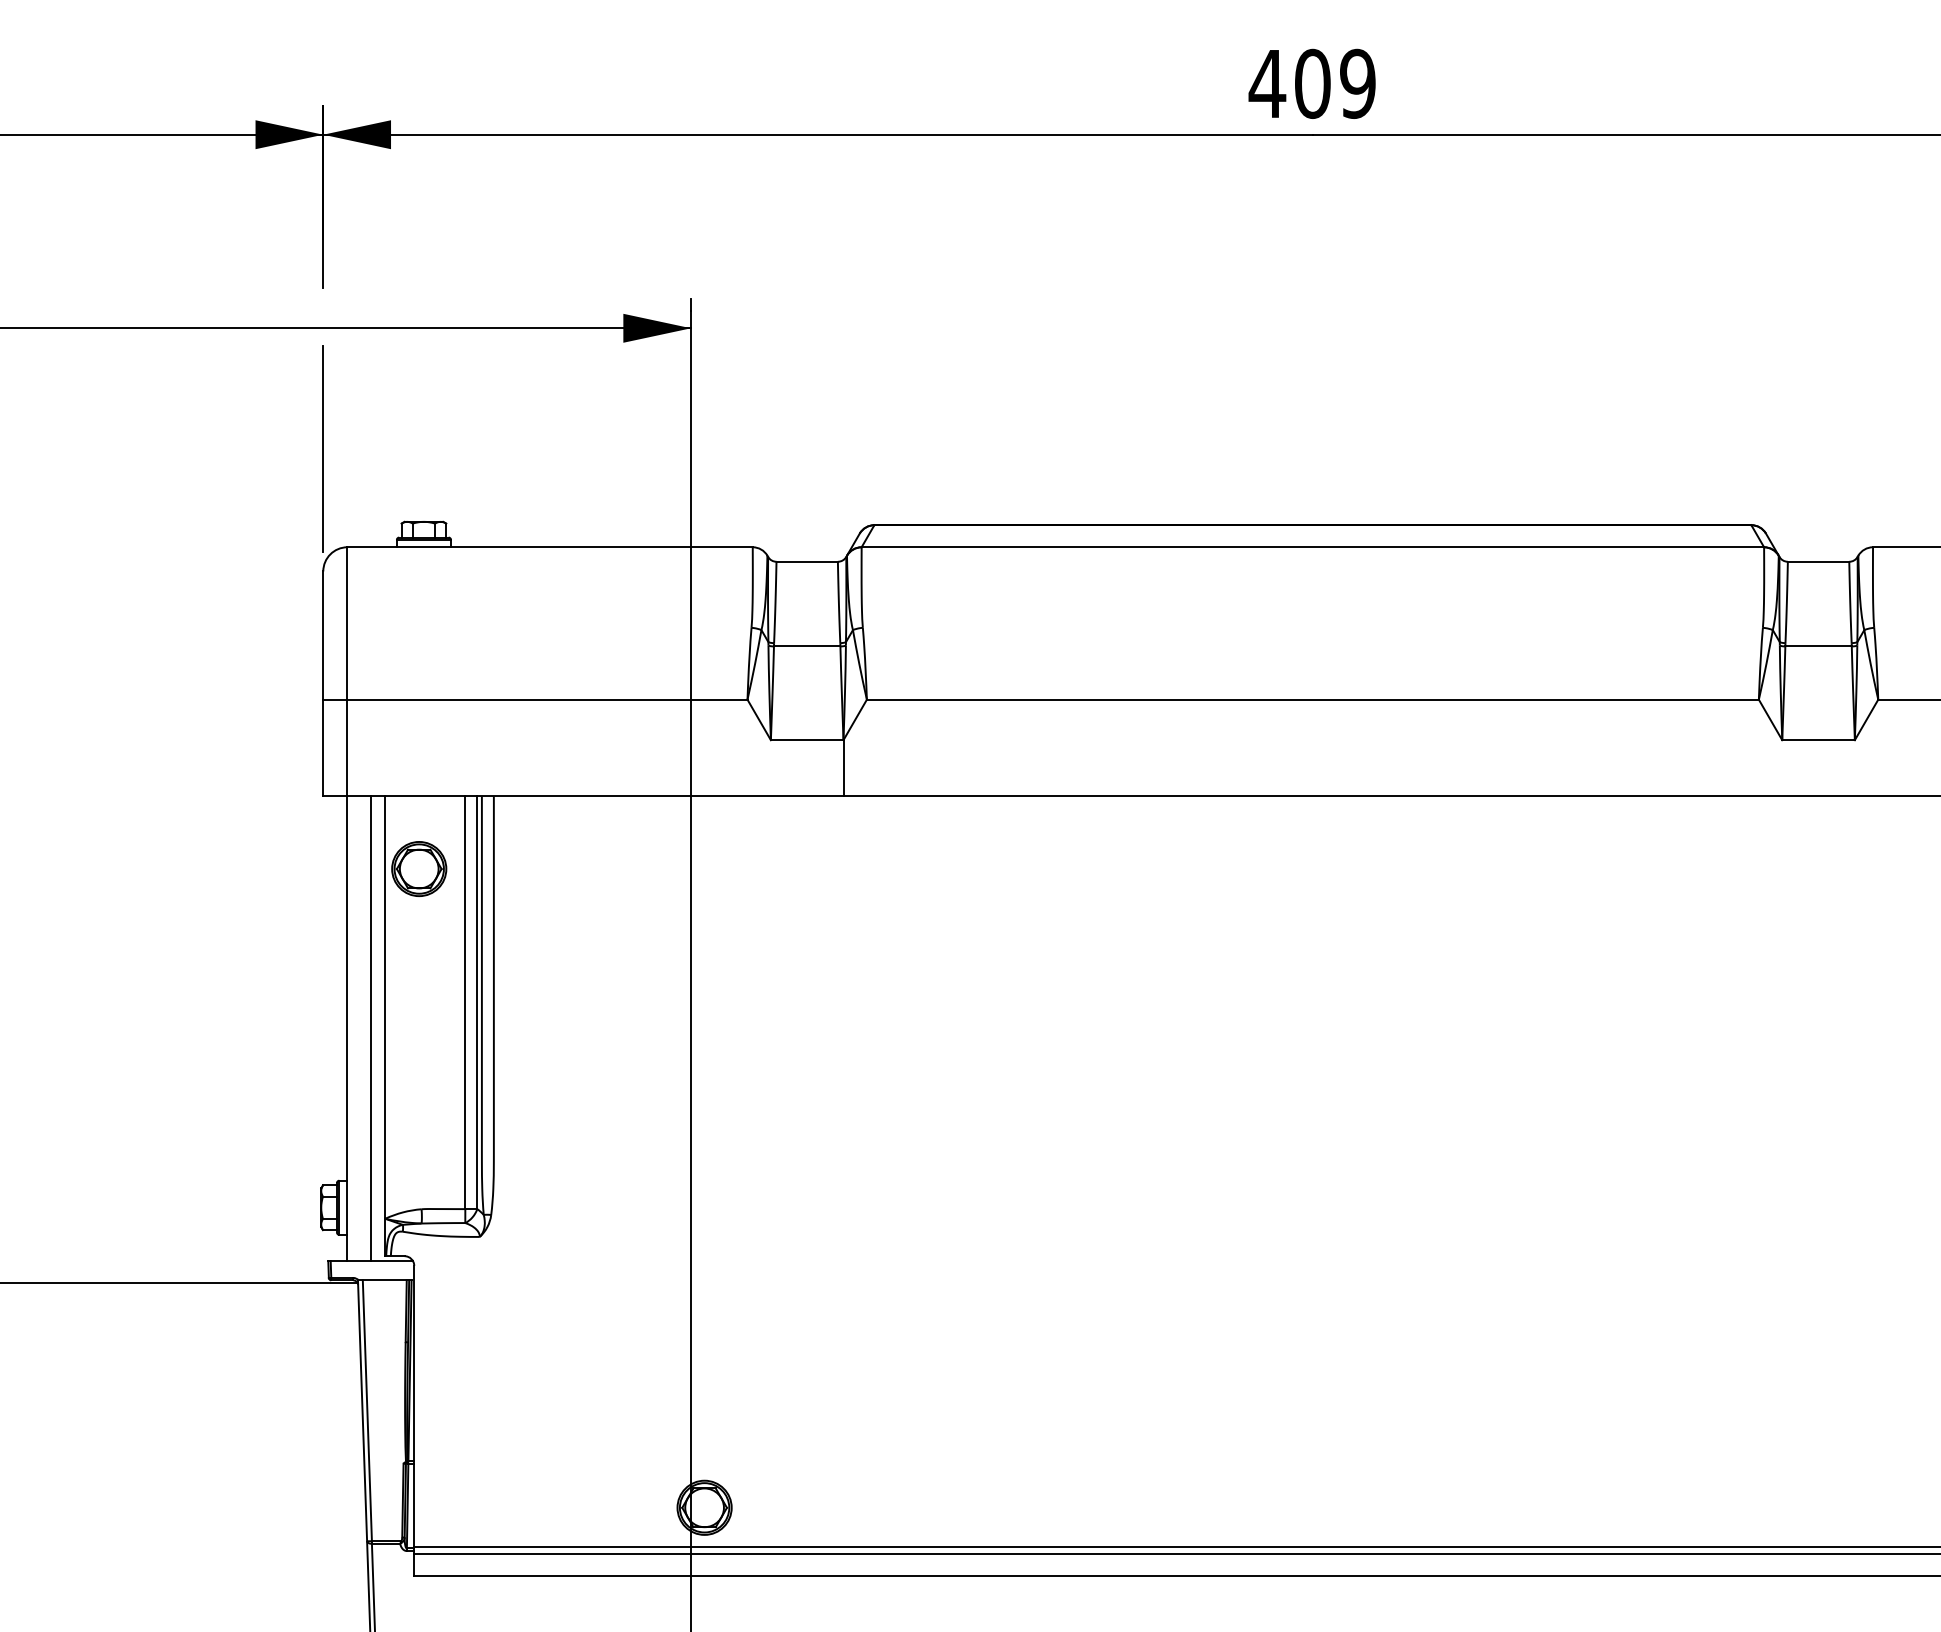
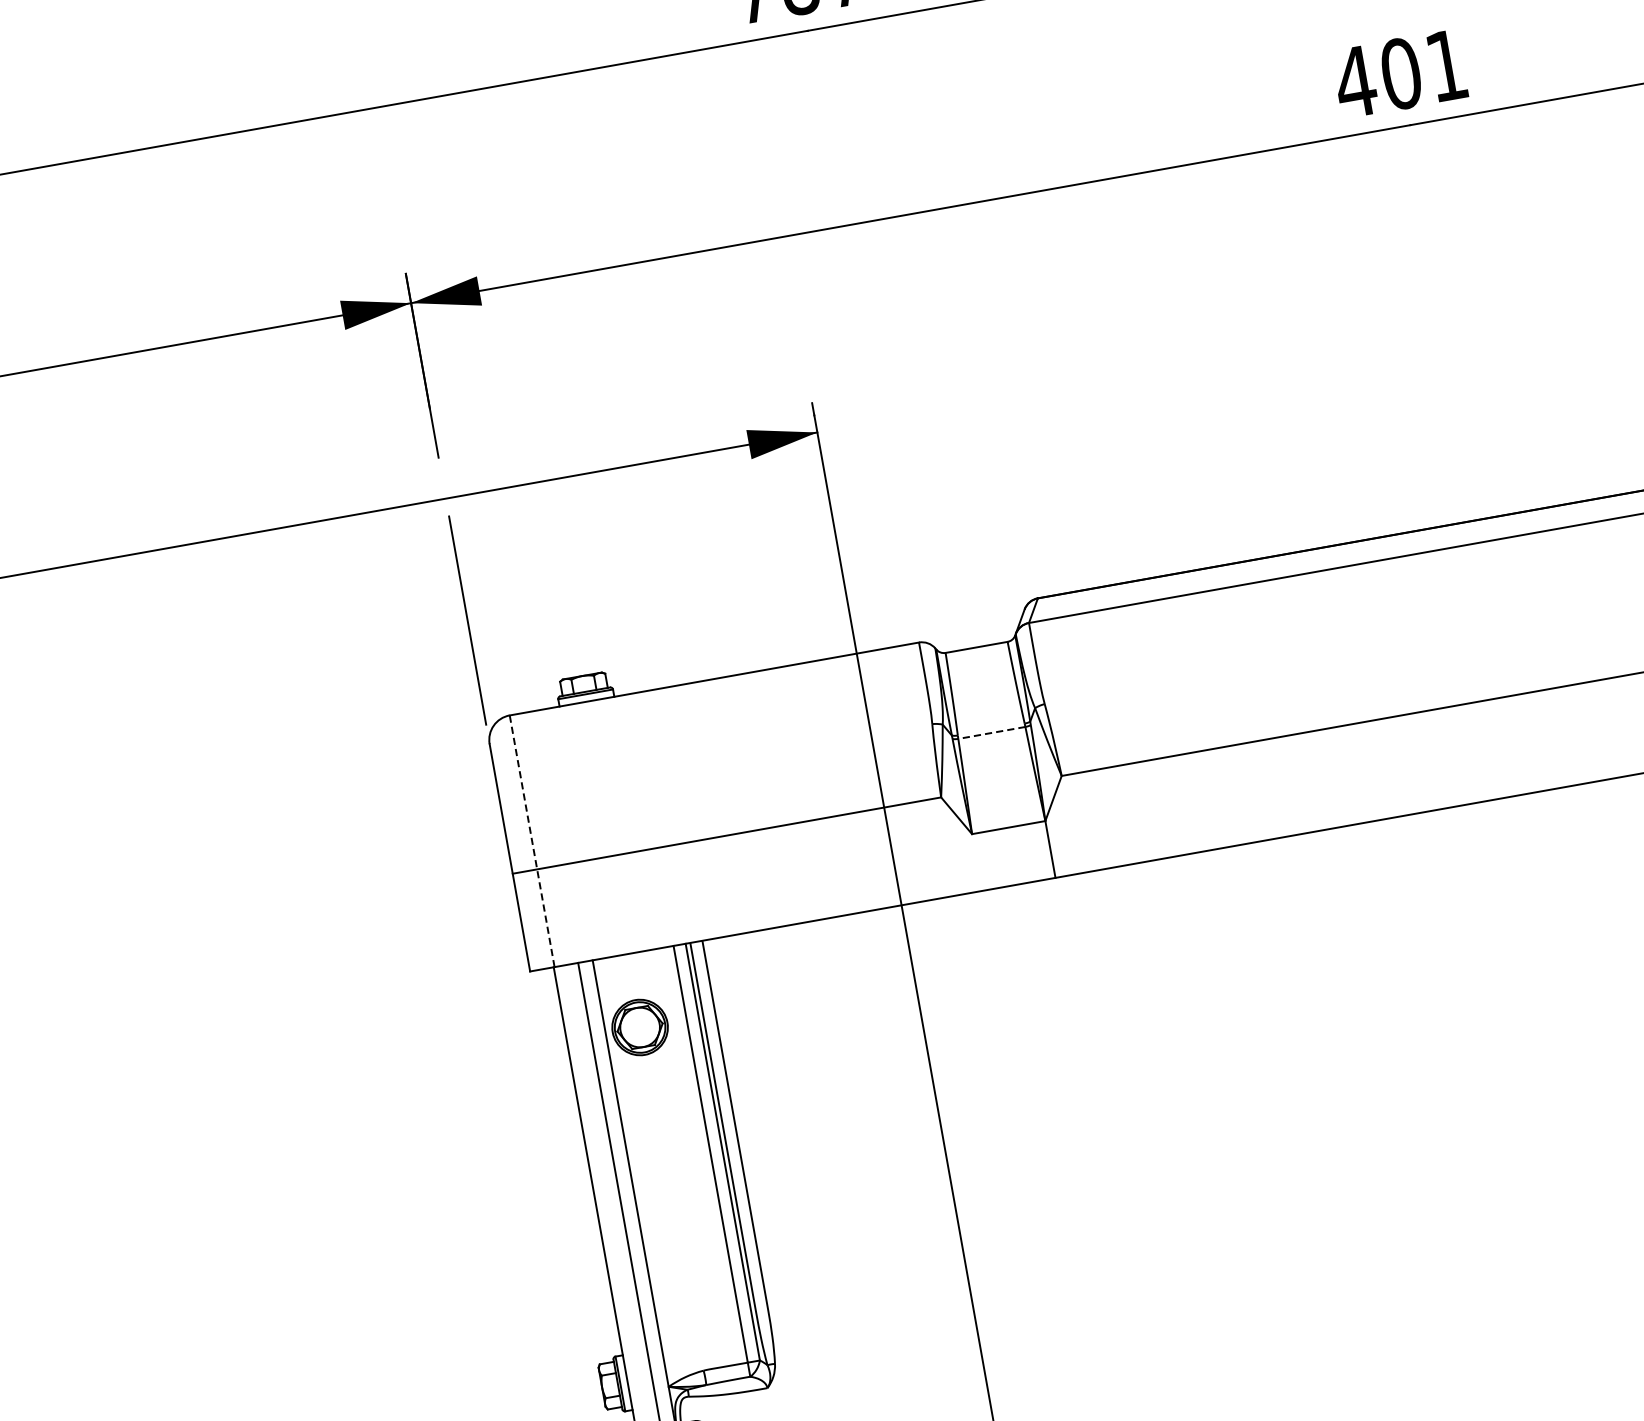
text: (1357, 83) -> (1446, 65), 409 -> 401
line: (806, 646) -> (991, 733), solid -> dashed
line: (347, 671) -> (532, 840), solid -> dashed

